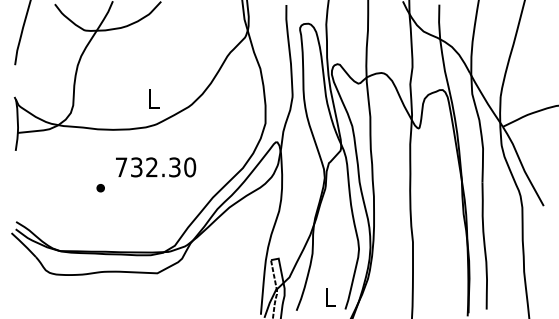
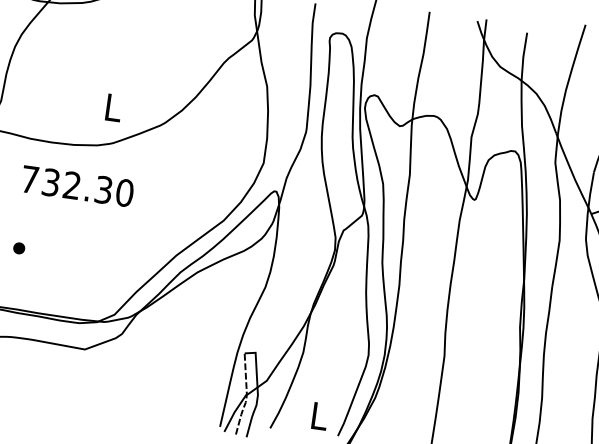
text: (156, 167) -> (78, 186), moved
part: (100, 188) -> (18, 248), moved

